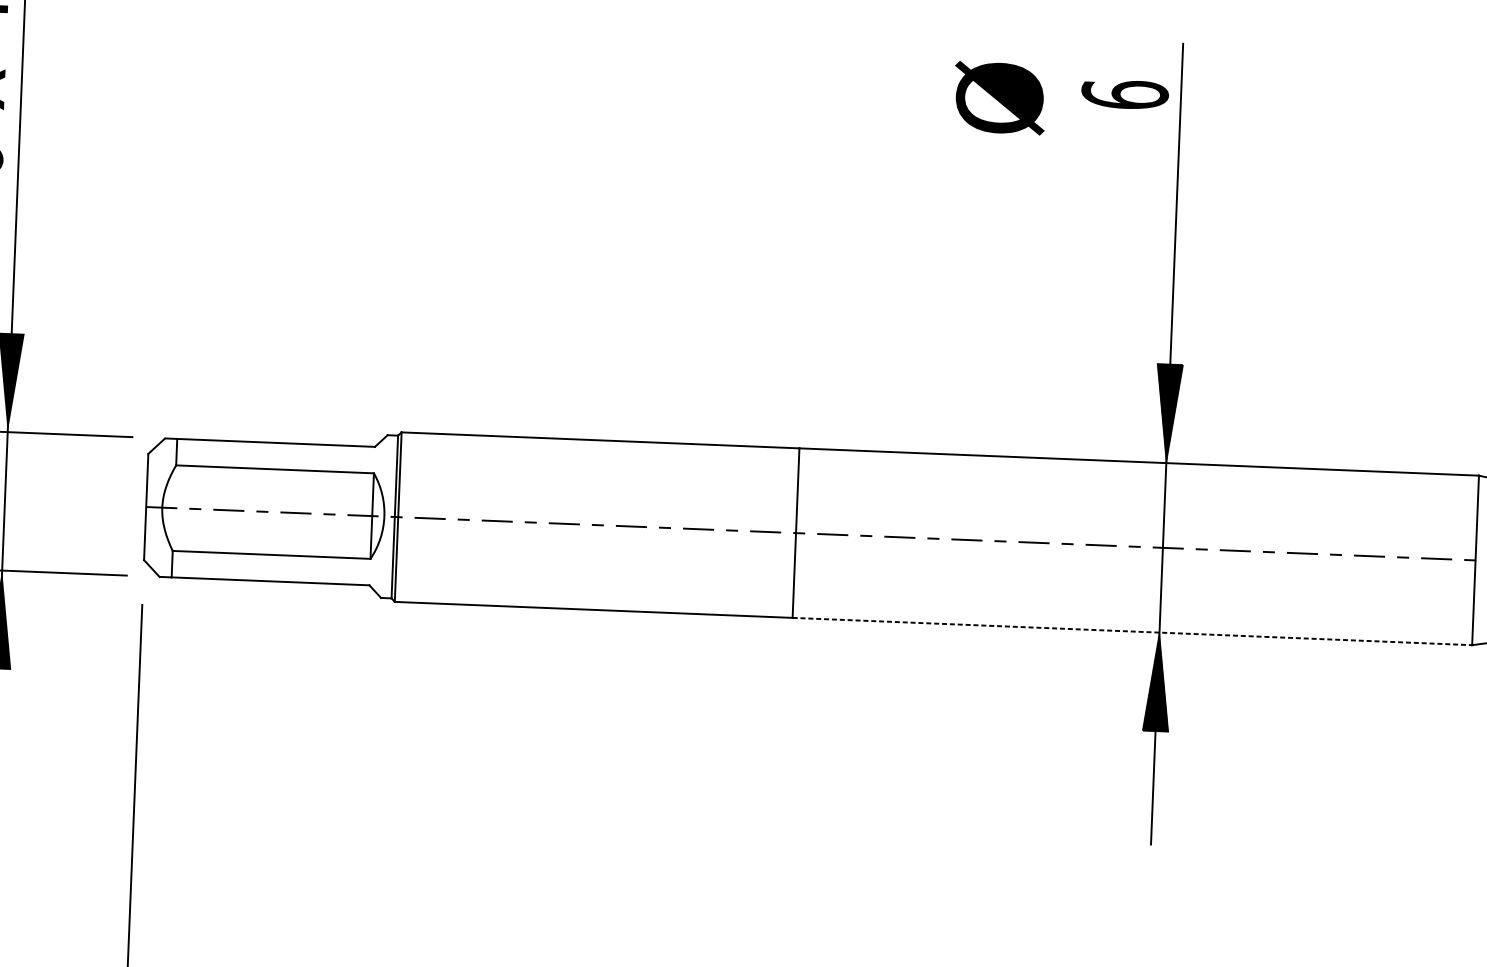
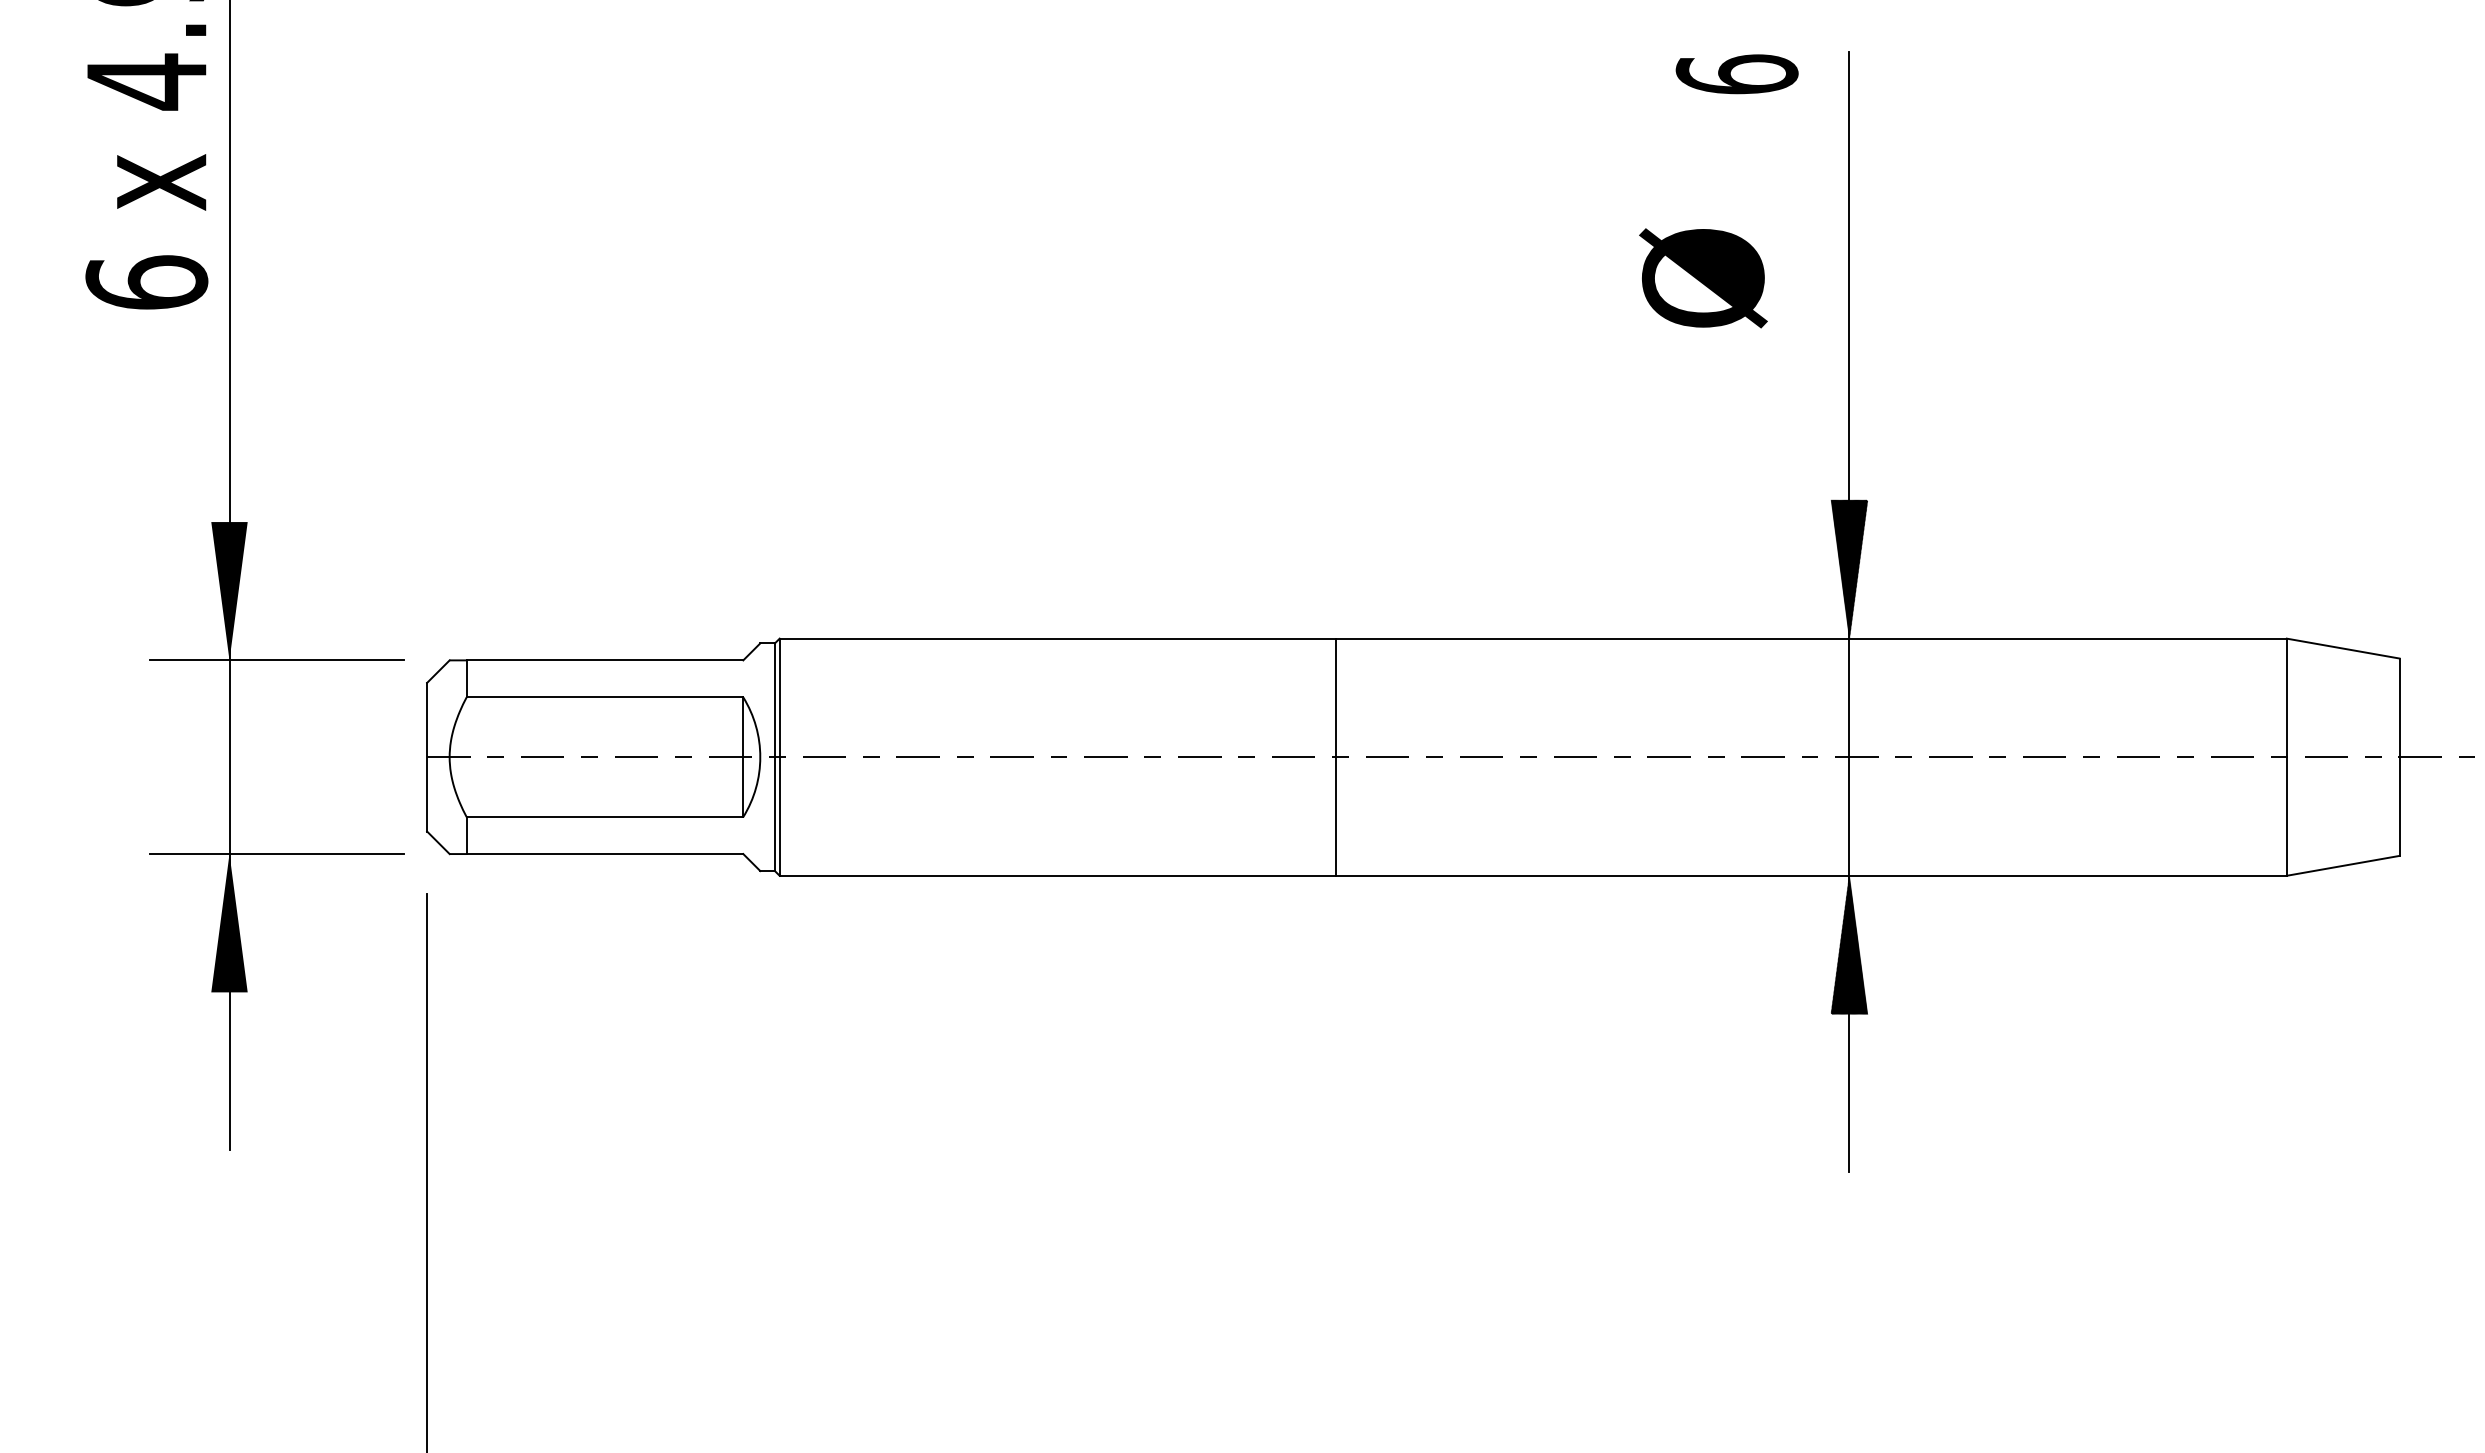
text: (1124, 94) -> (1736, 74), moved
text: (999, 98) -> (1703, 278), moved
line: (1132, 631) -> (1811, 875), dashed -> solid

